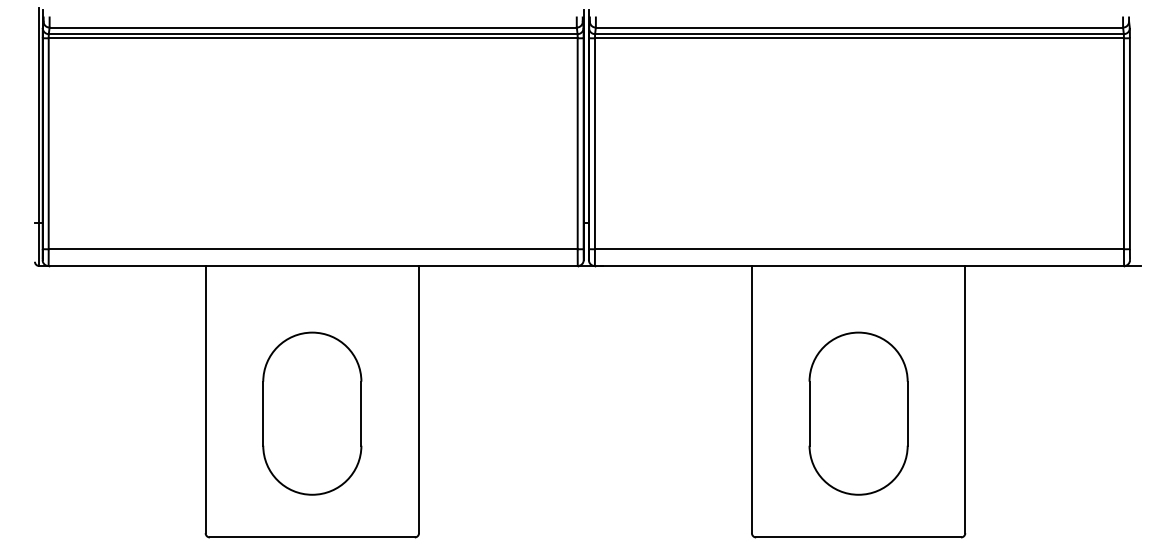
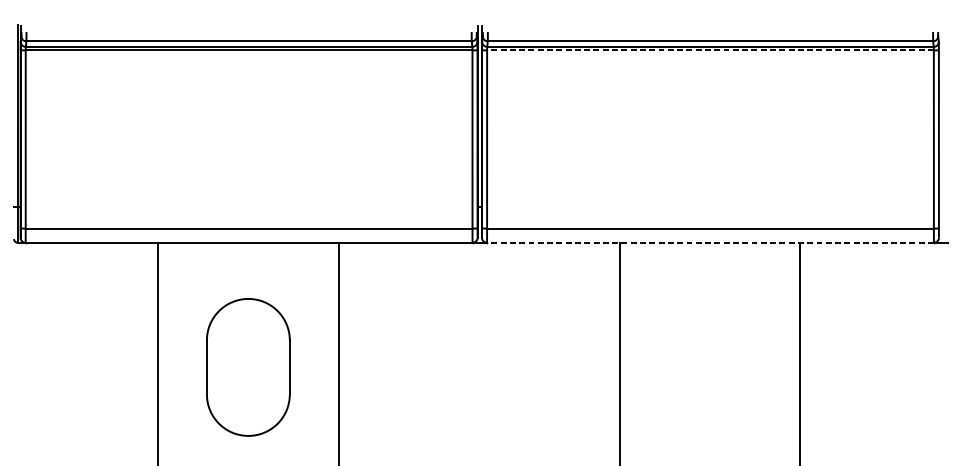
line: (858, 38) -> (709, 50), solid -> dashed
line: (859, 266) -> (710, 243), solid -> dashed
part: (858, 413) -> (709, 367), removed

